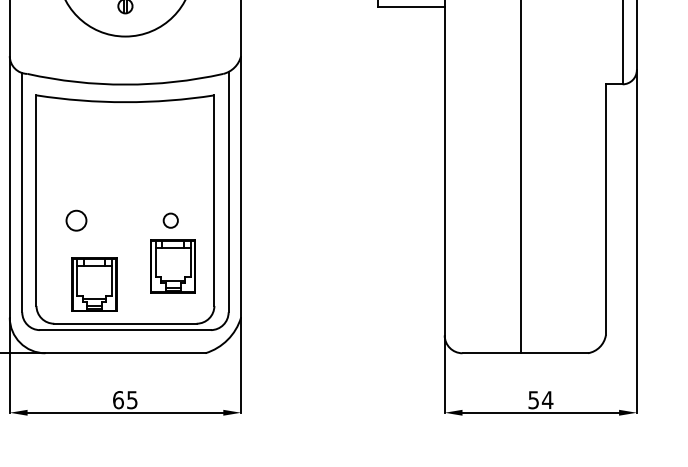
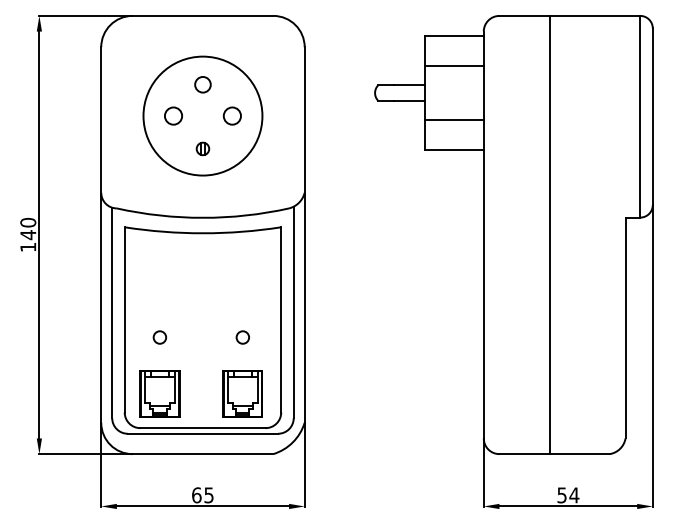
circle: (76, 220) -> (159, 337), size x0.71
part: (172, 266) -> (242, 393), moved
part: (94, 284) -> (159, 393), moved

